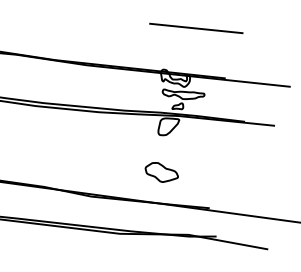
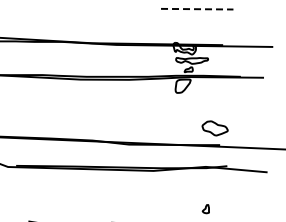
line: (196, 28) -> (197, 9), solid -> dashed
part: (160, 172) -> (214, 128), moved

